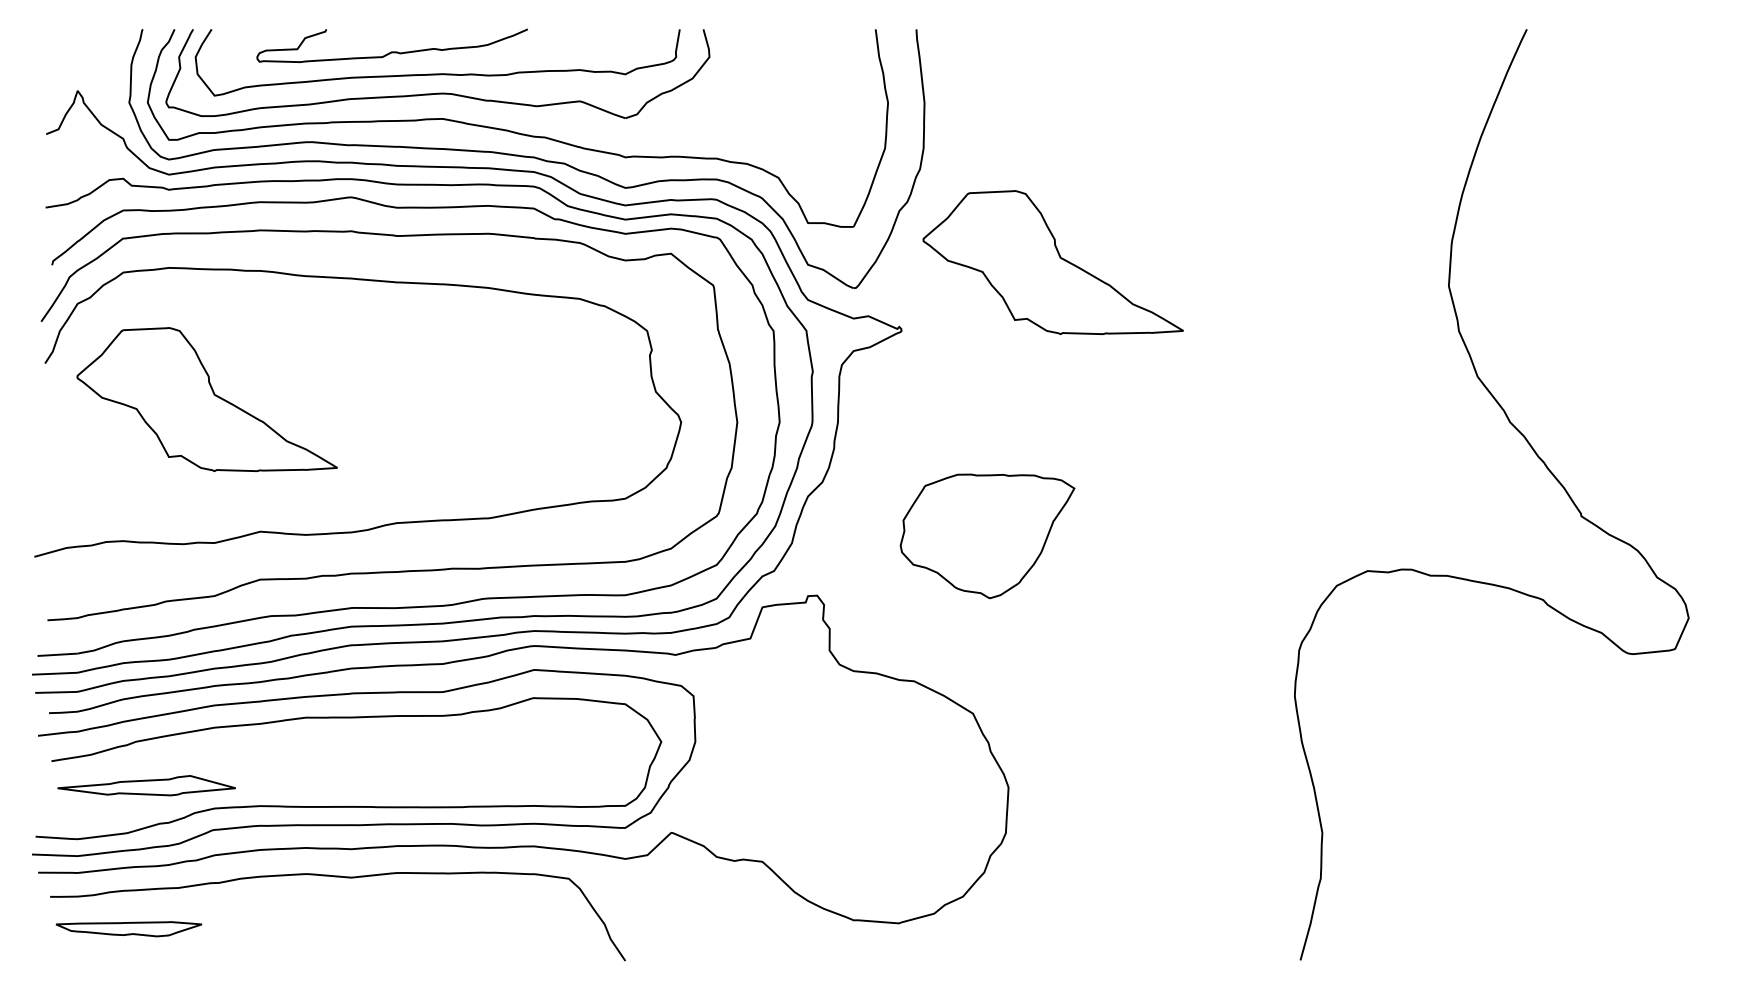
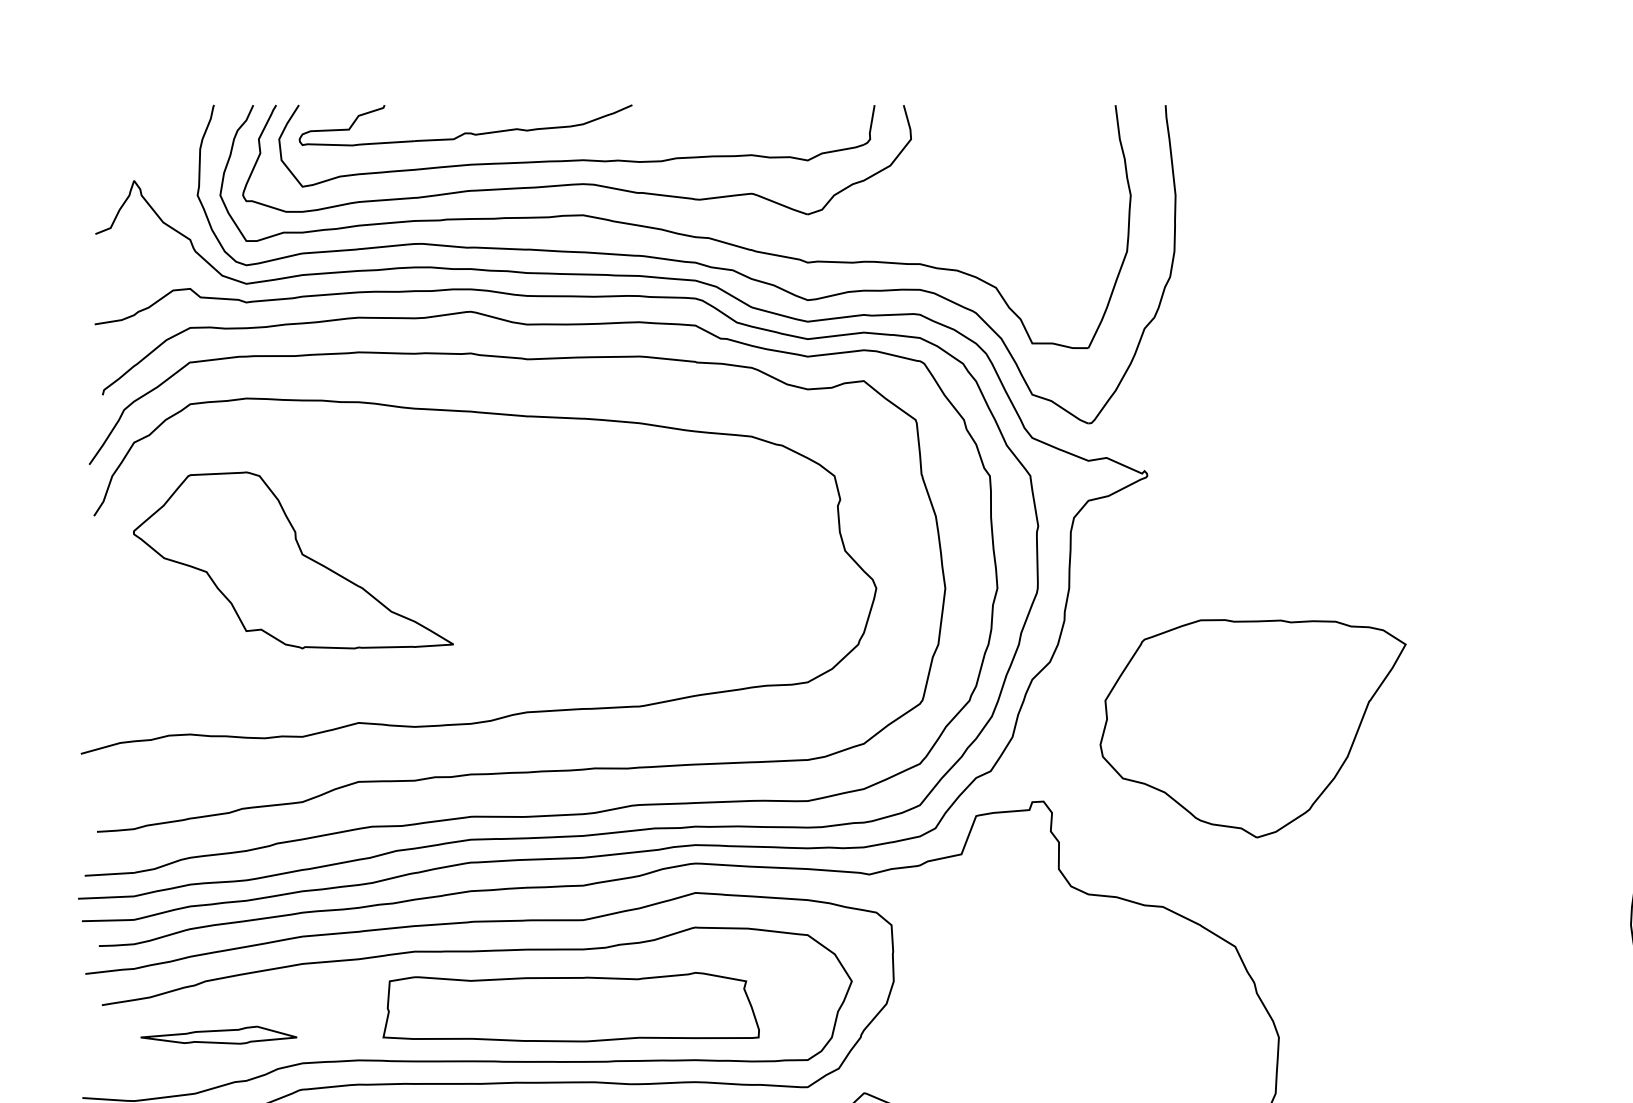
part: (391, 45) -> (464, 125), moved
part: (1052, 262) -> (1332, 391), removed
part: (987, 536) -> (1253, 728), size x1.43
part: (432, 762) -> (570, 1006), added
part: (146, 785) -> (218, 1035), size x0.71

